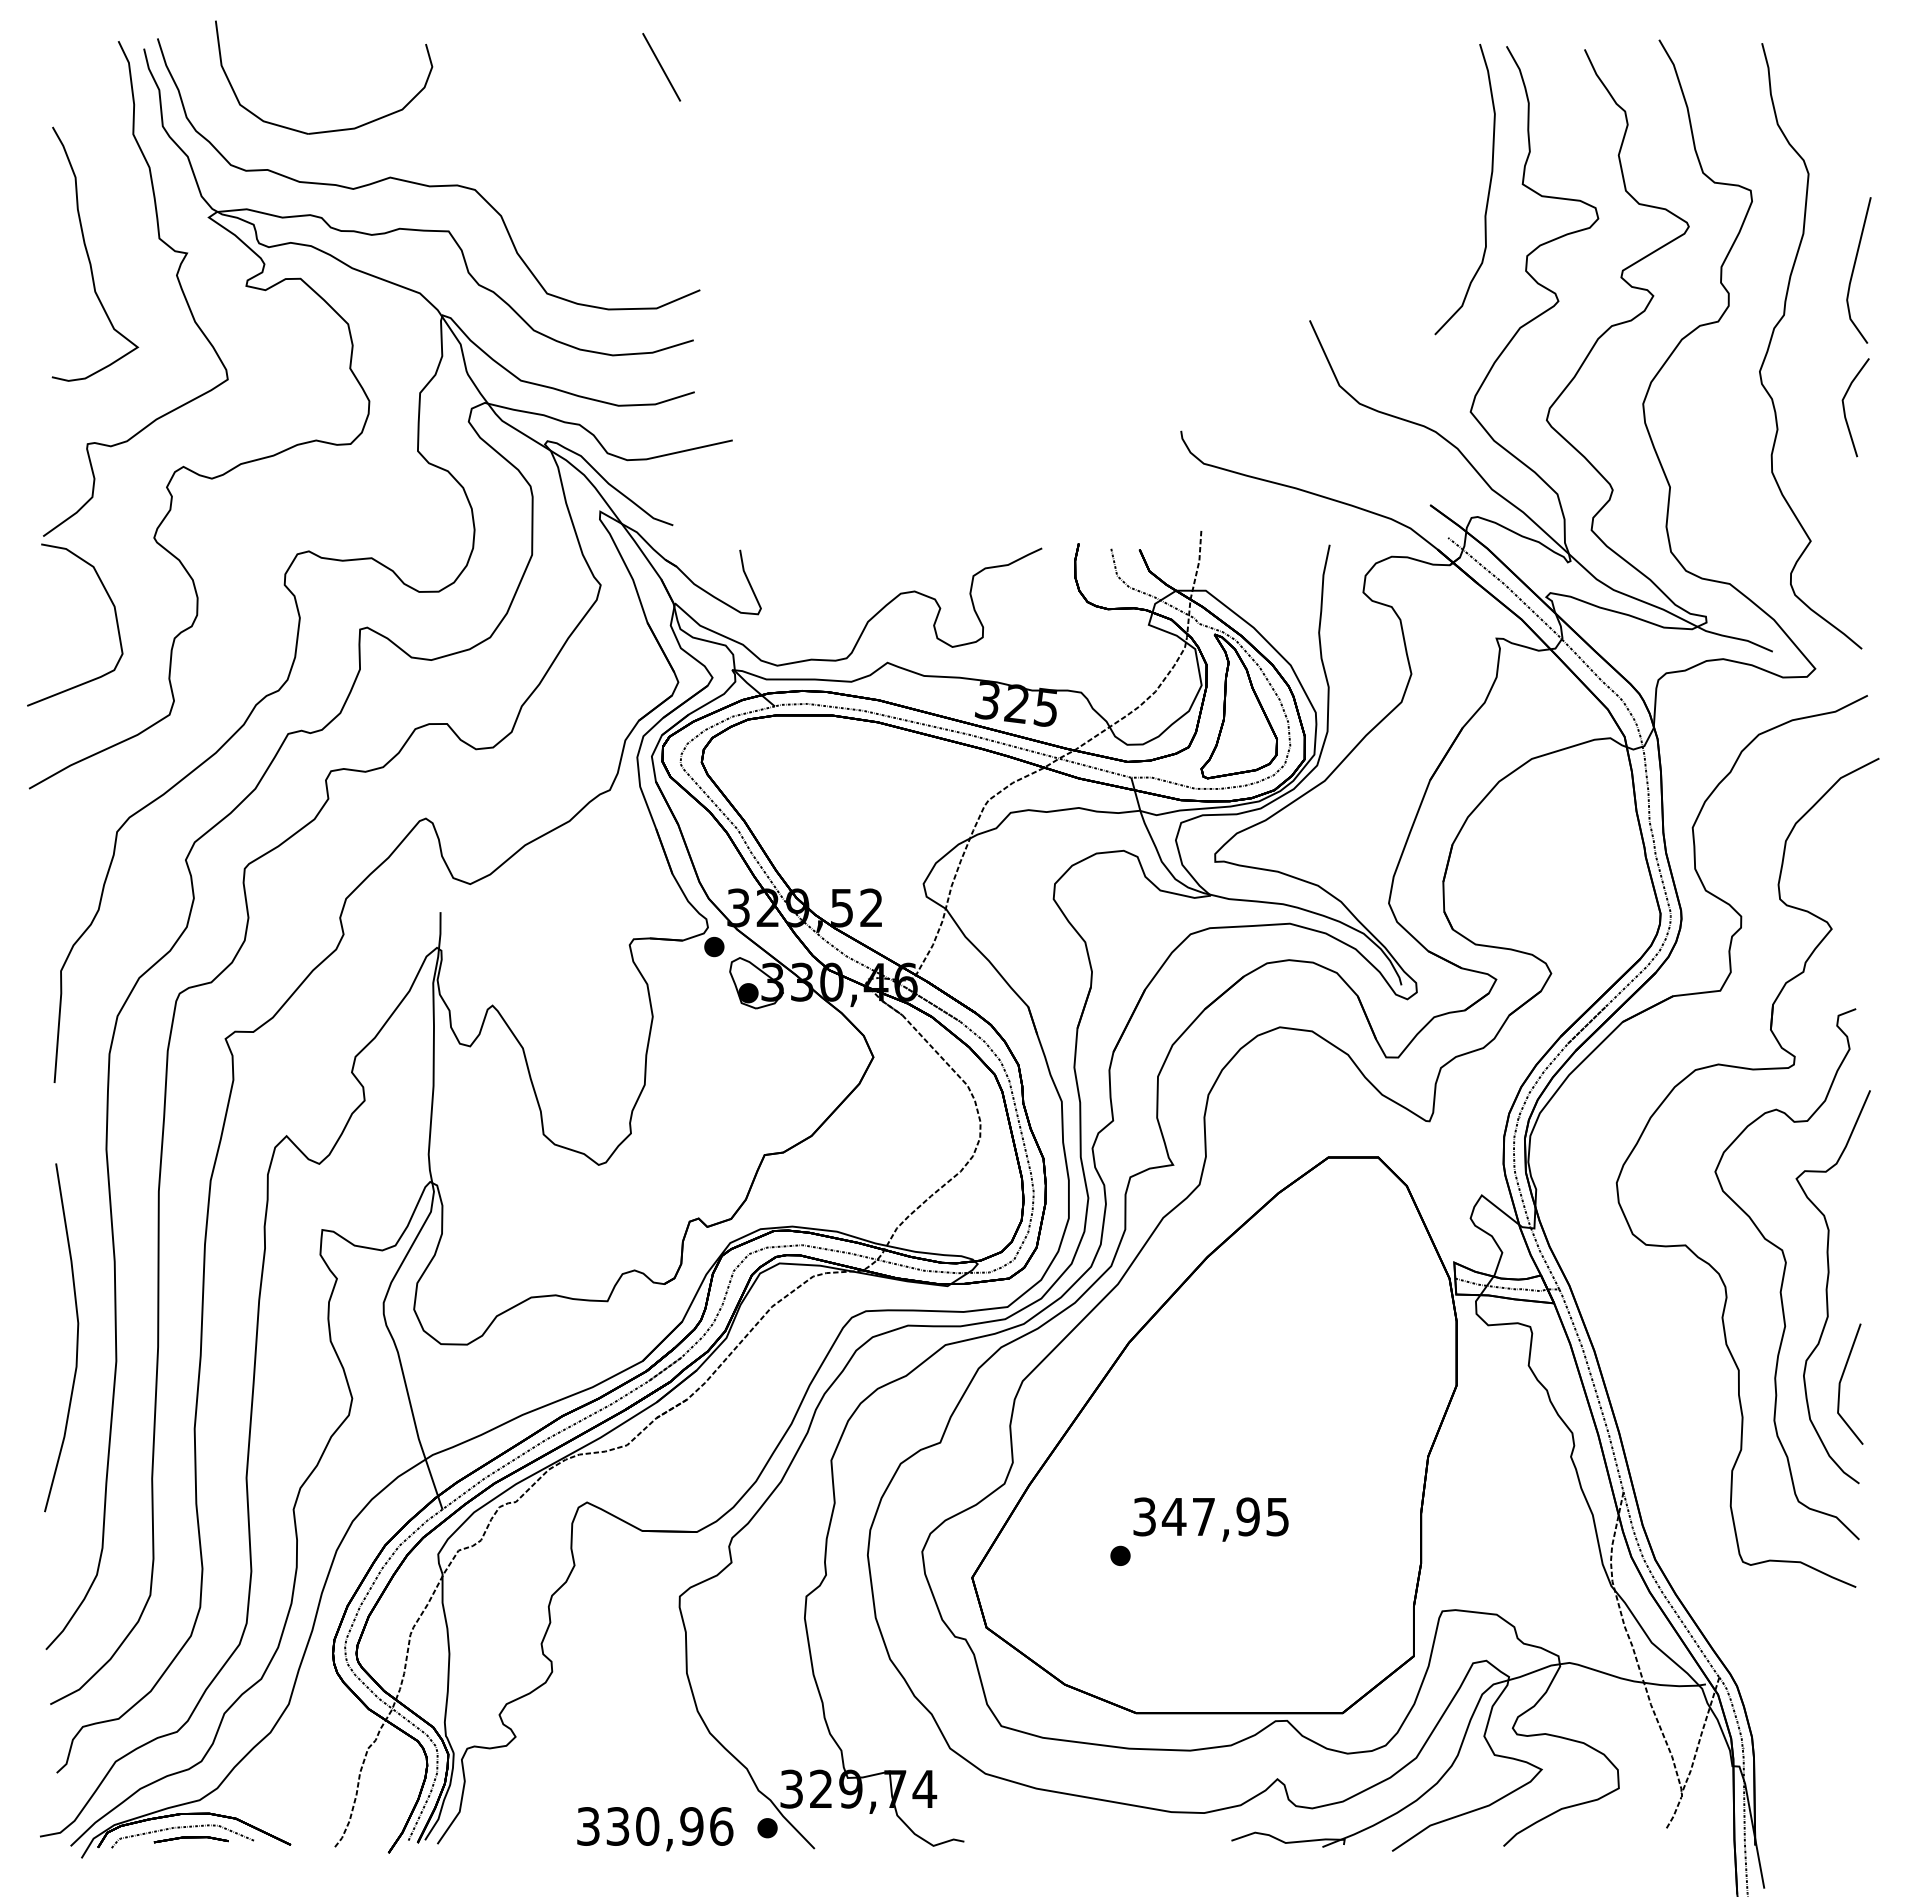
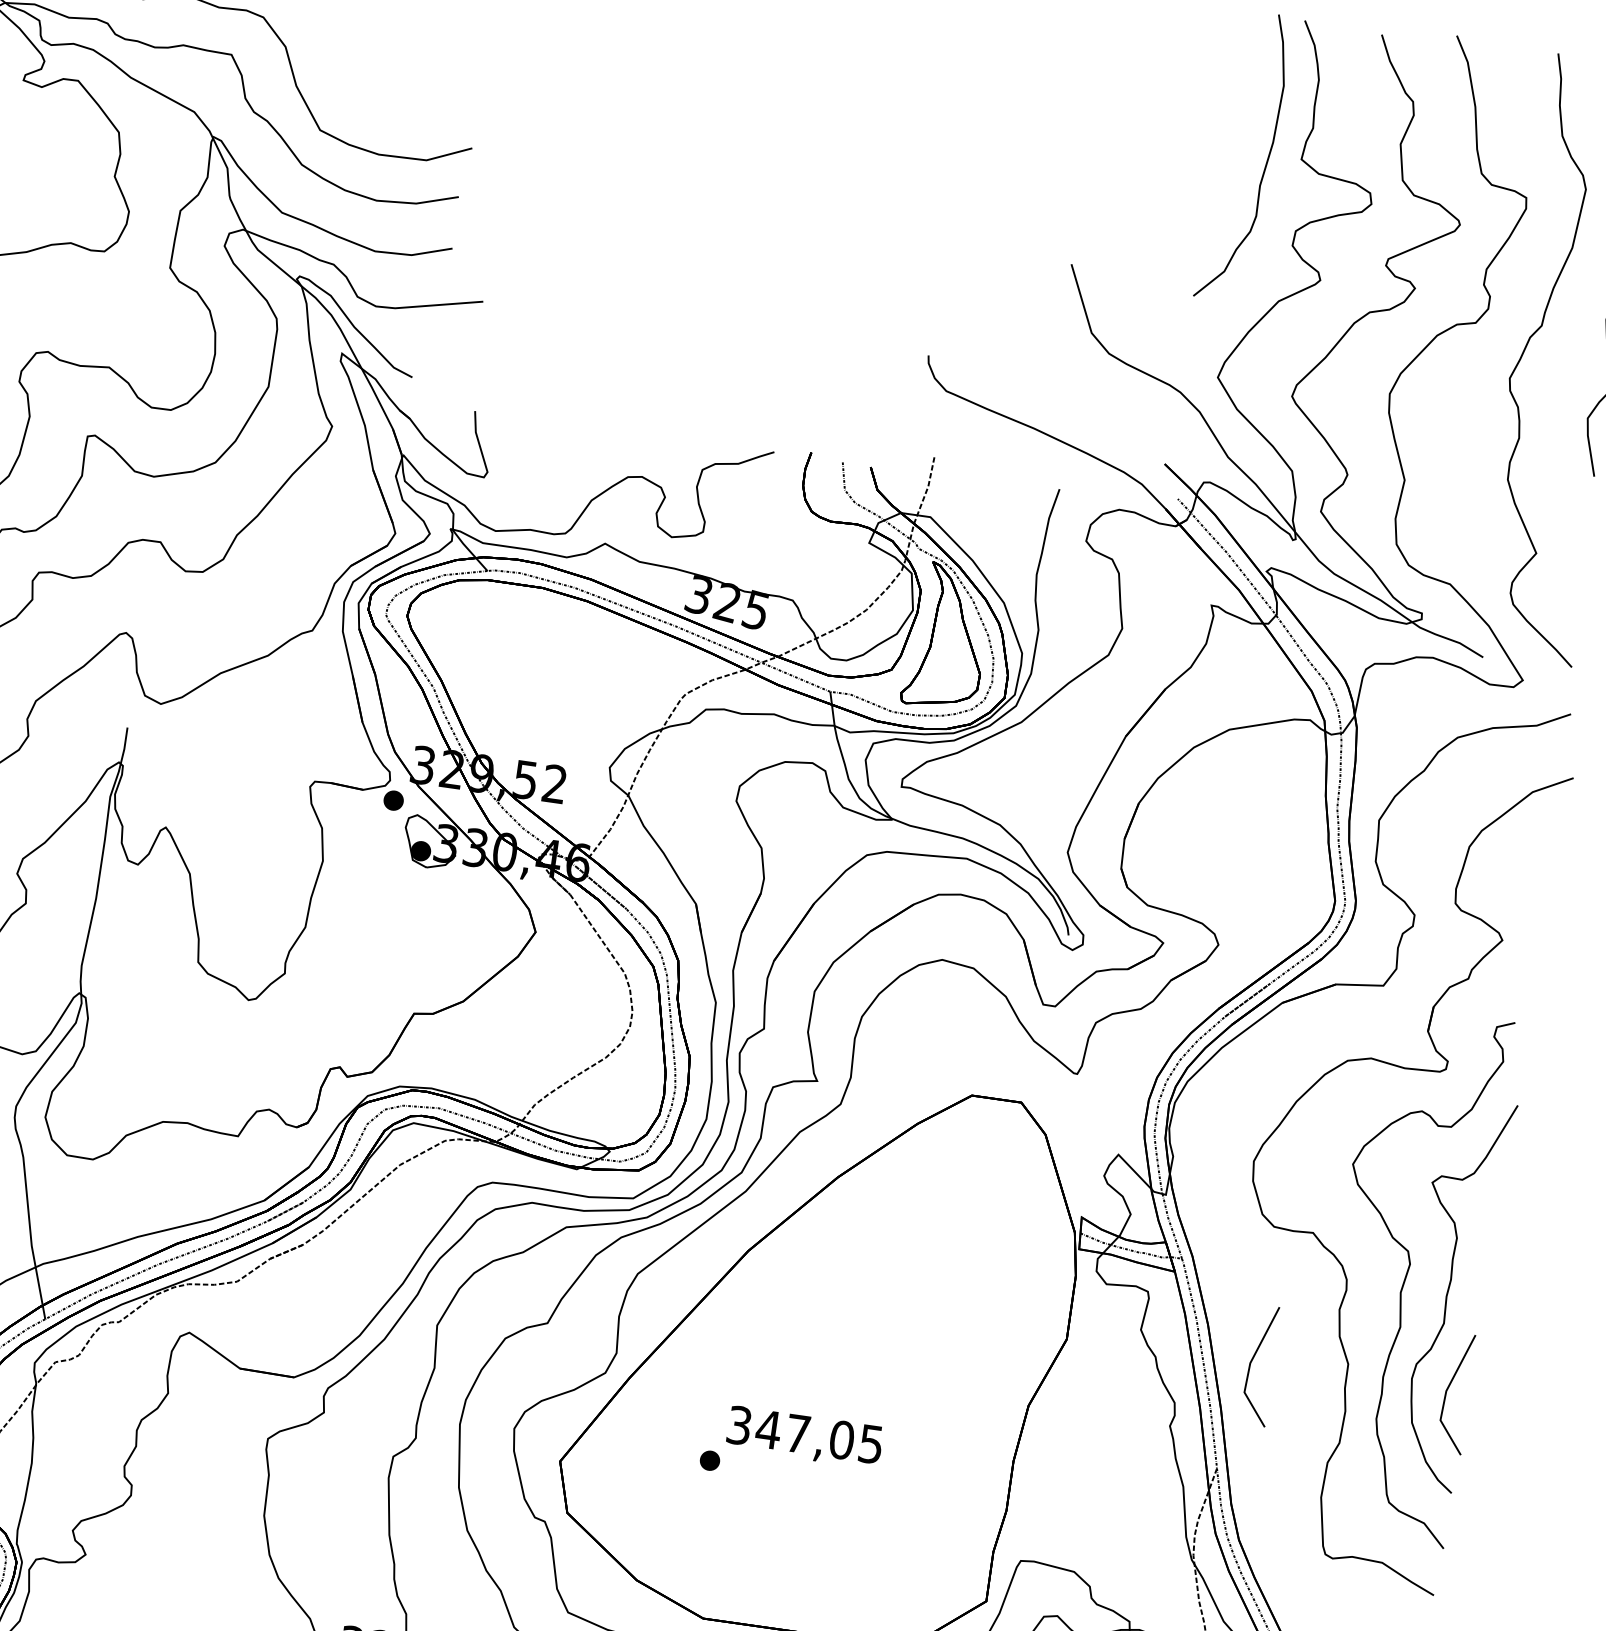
part: (1643, 1381) -> (1252, 1361), added
text: (1247, 1516) -> (841, 1439), 347,95 -> 347,05

